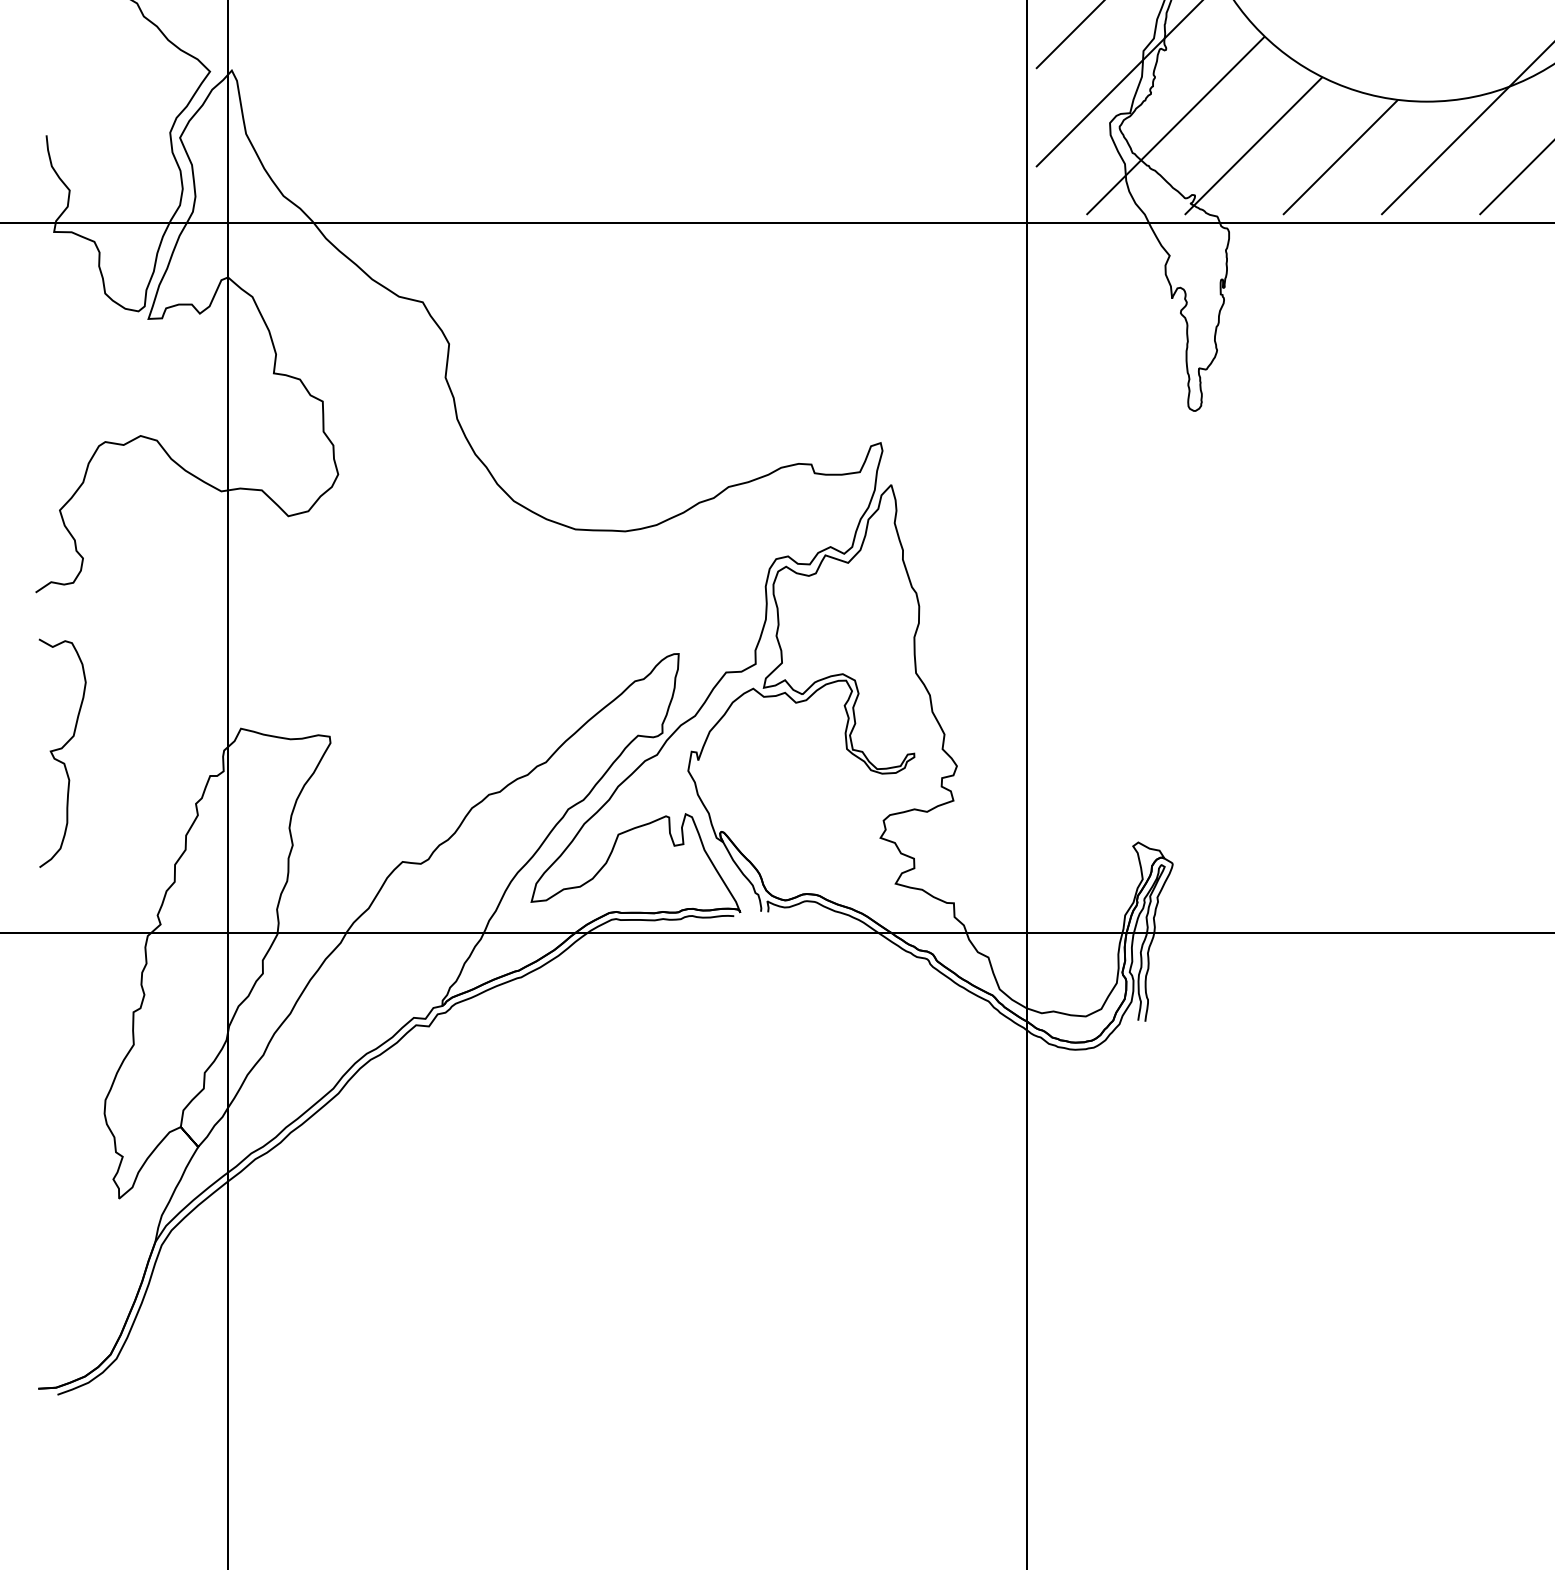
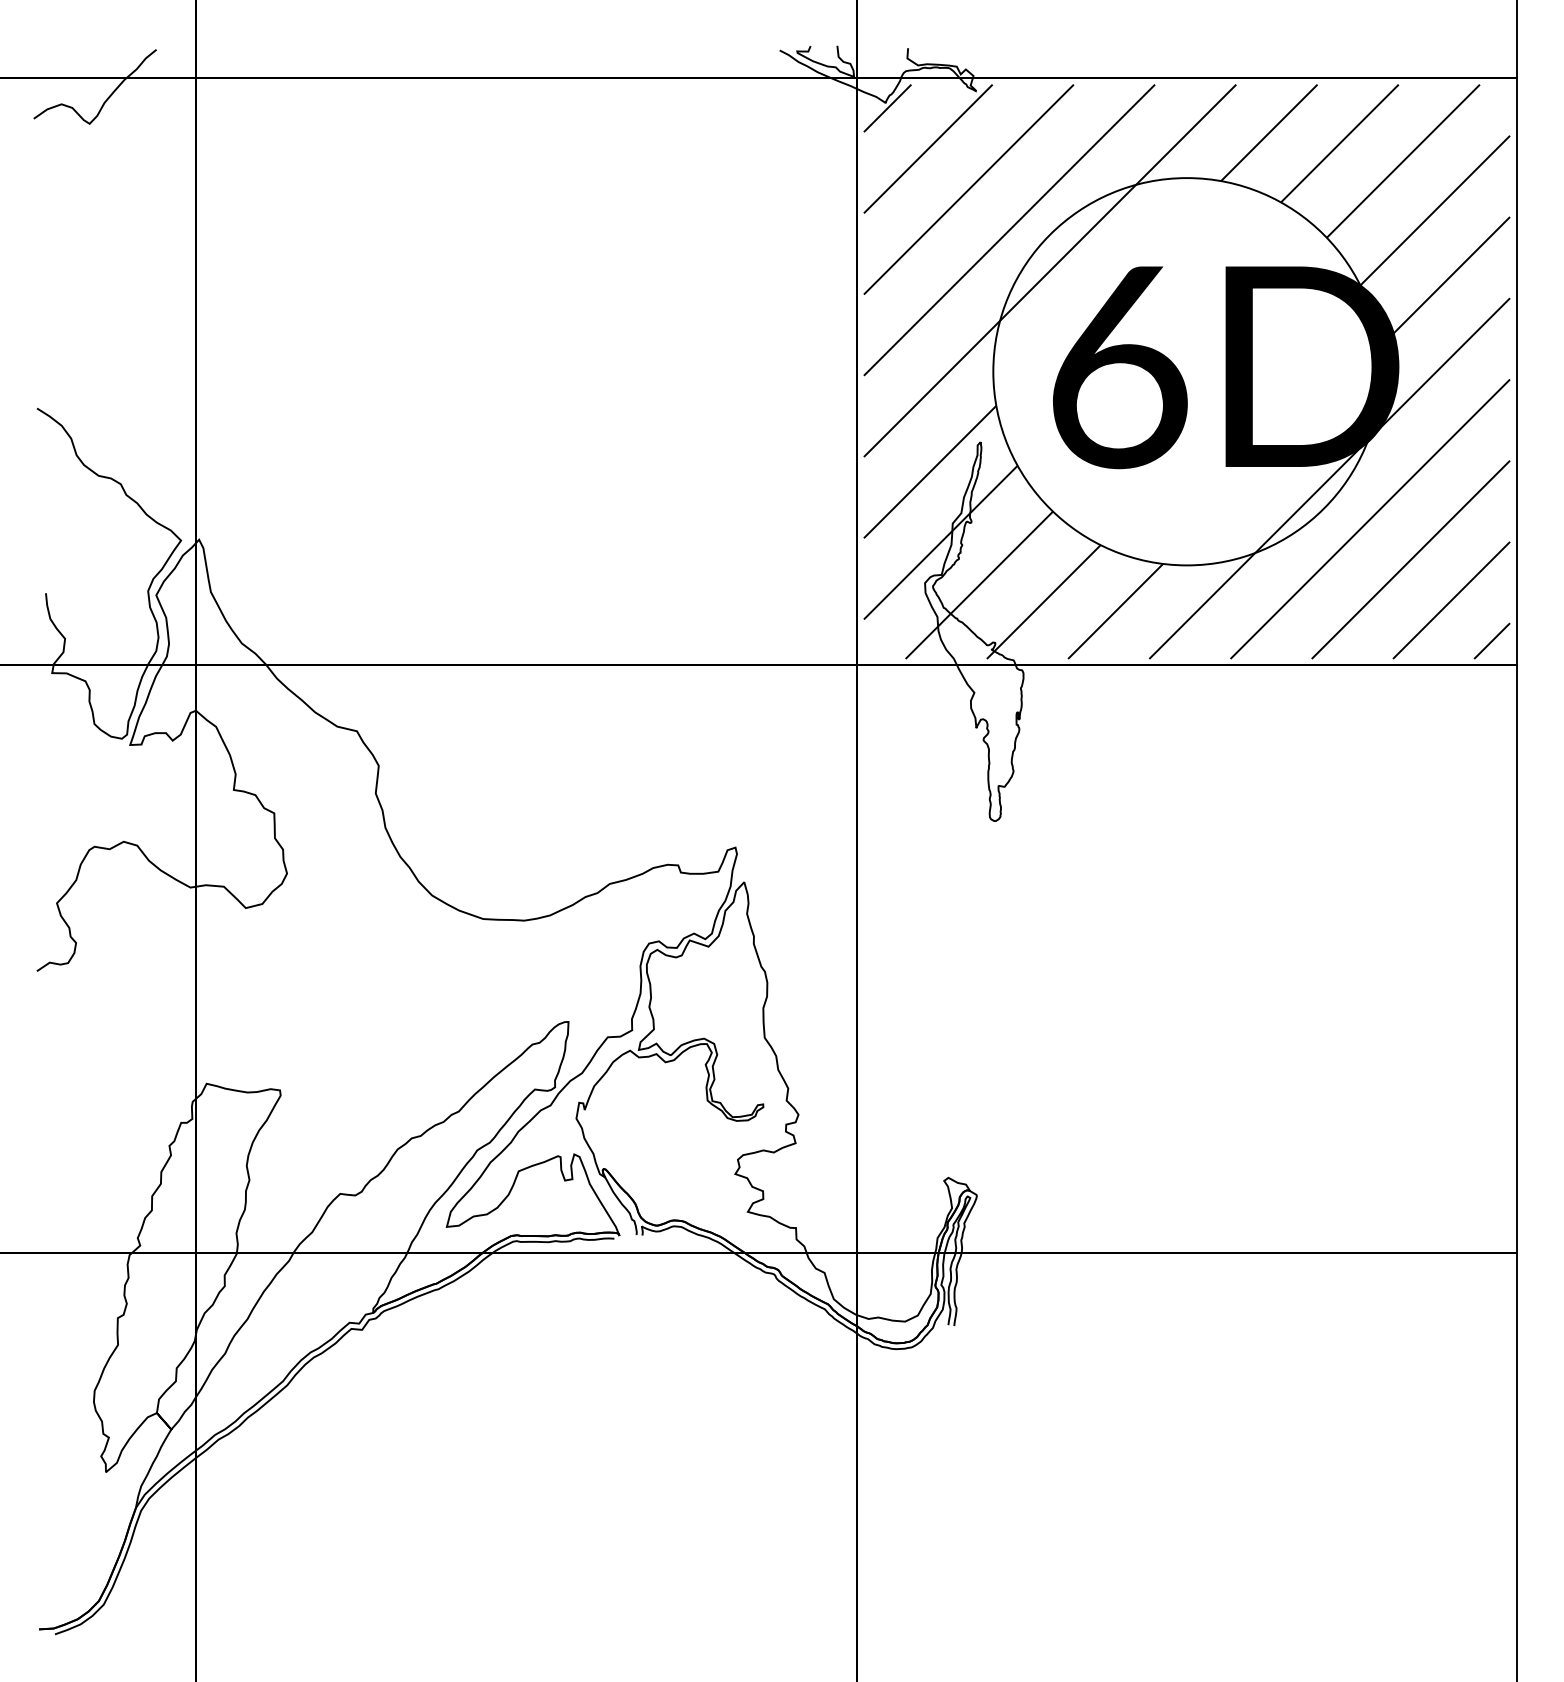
curve: (60, 750) -> (57, 1101), removed

